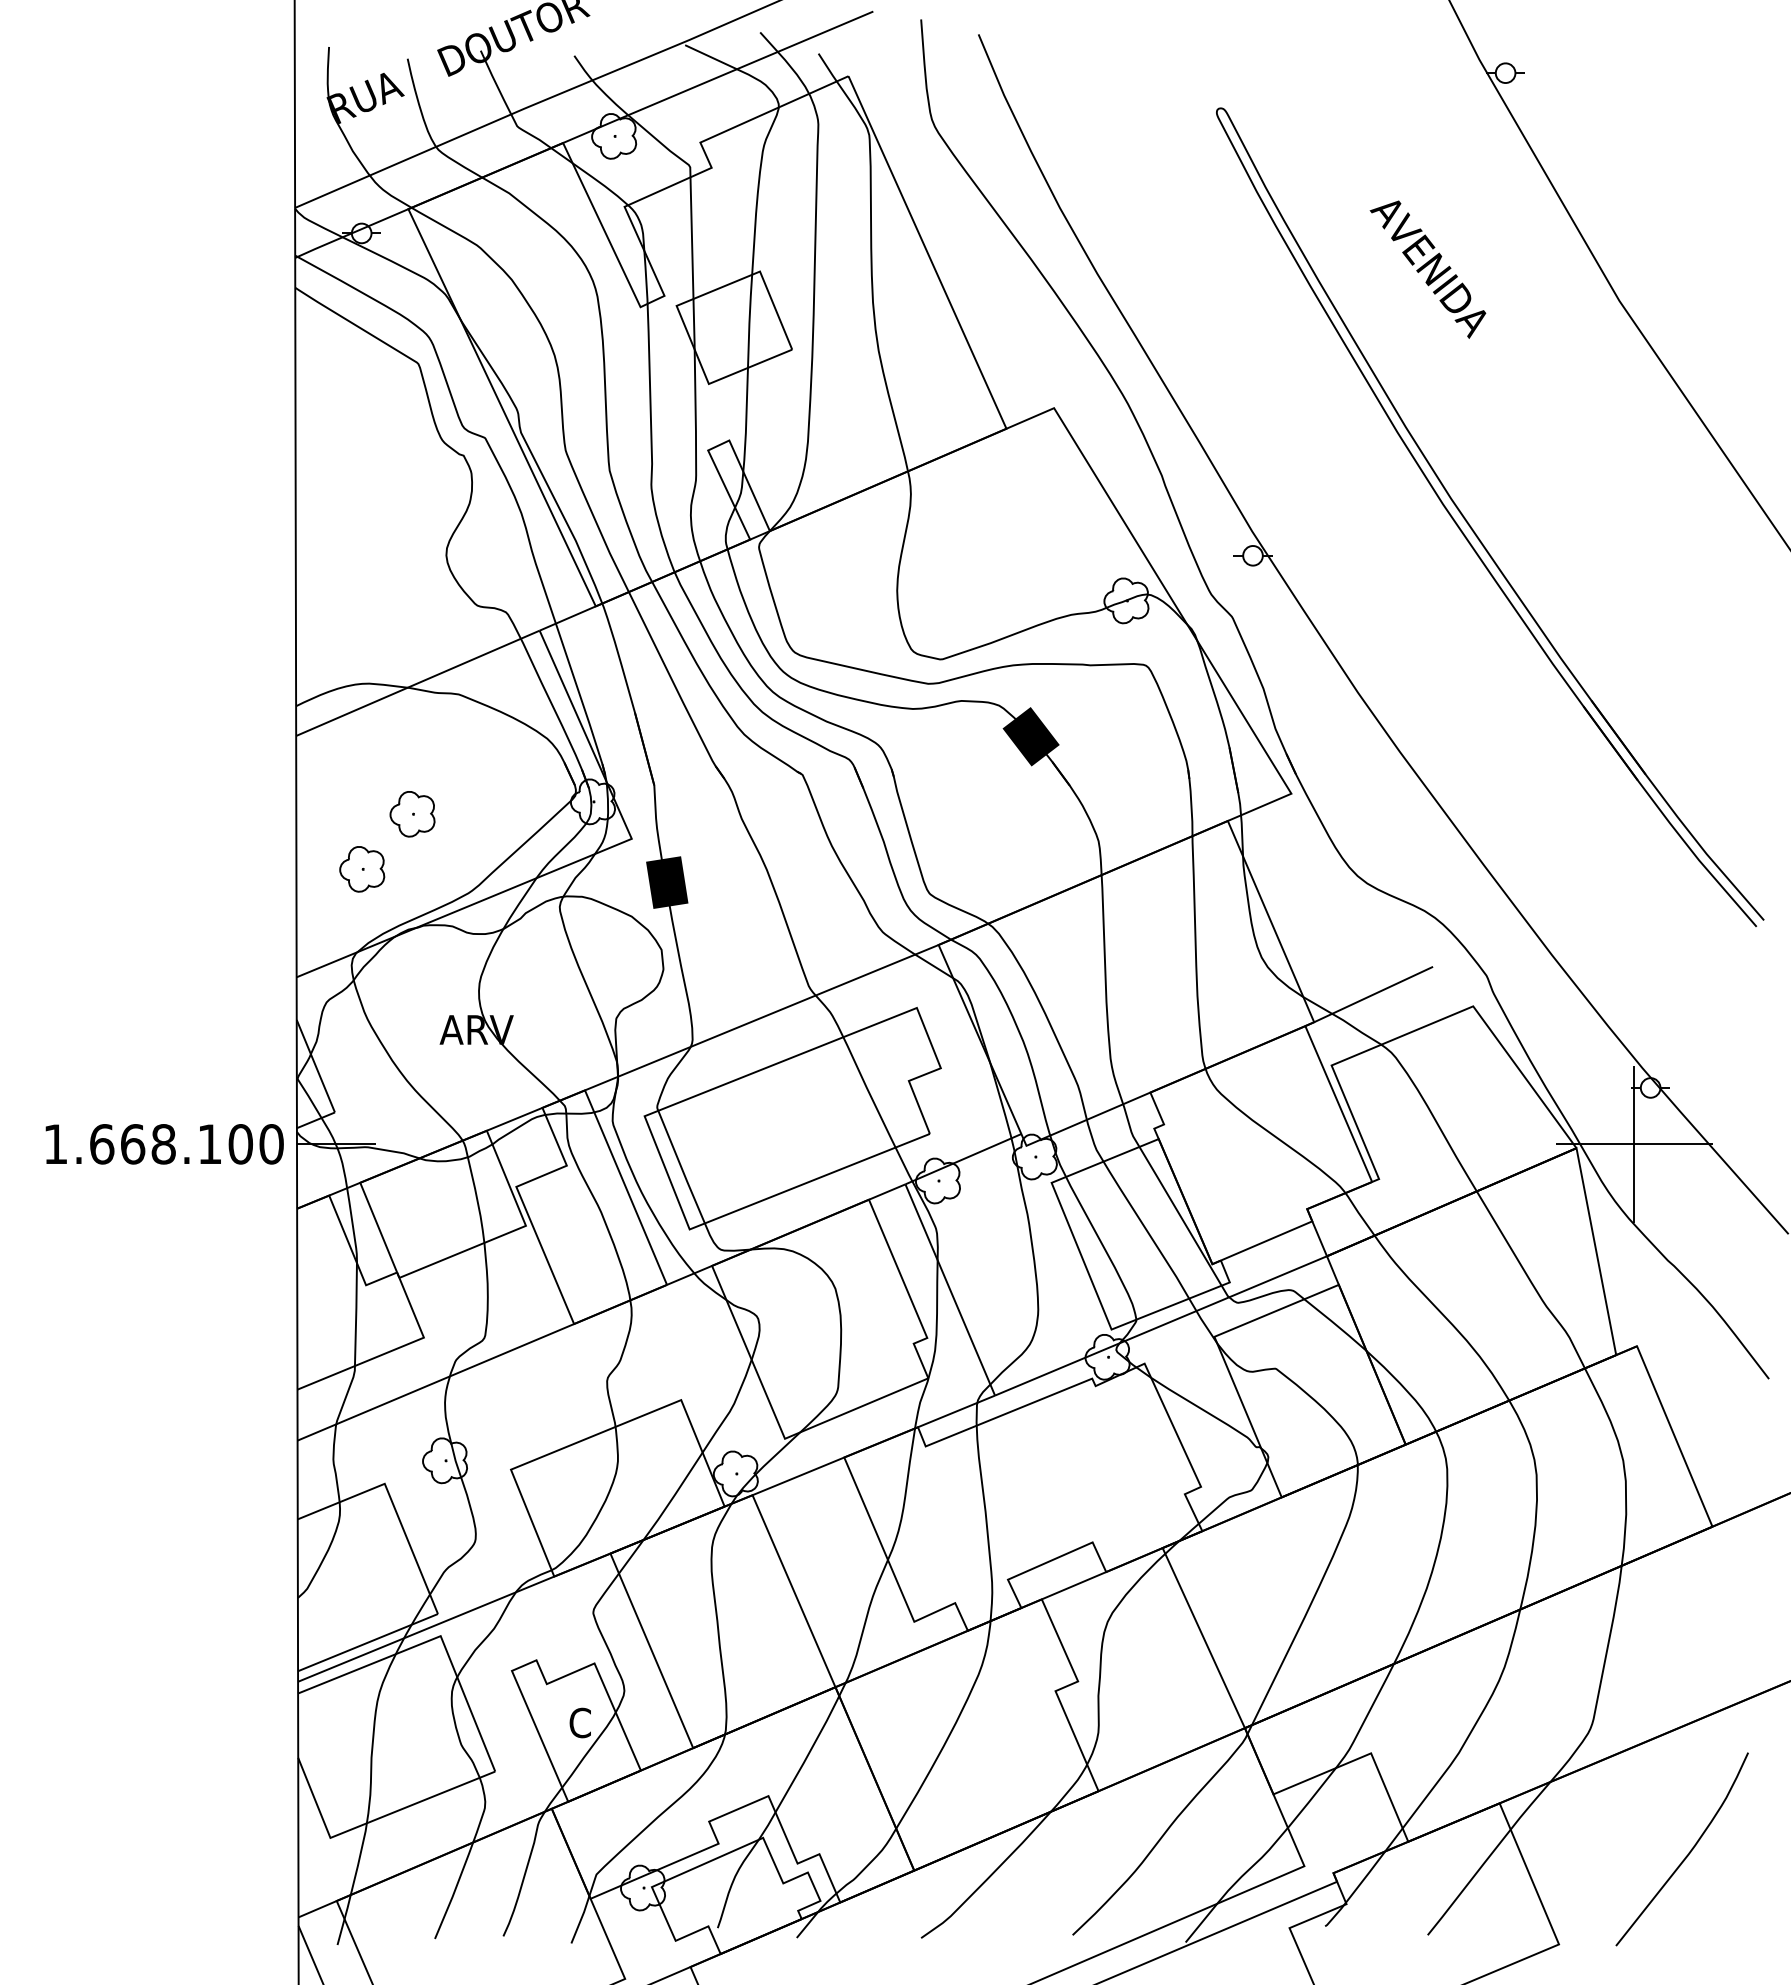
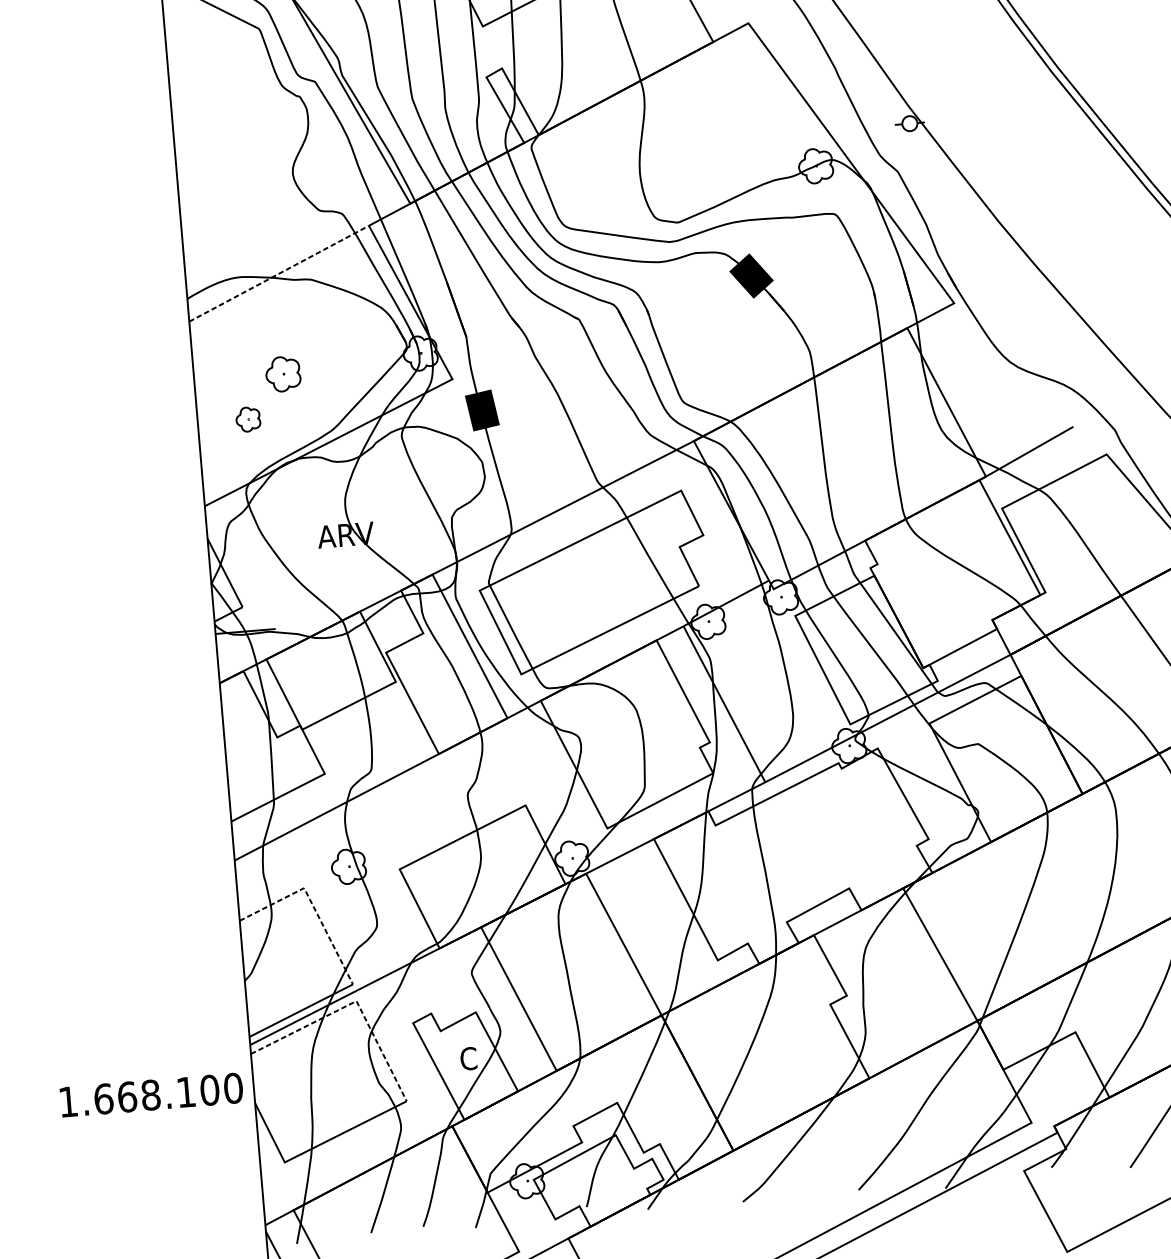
line: (417, 683) -> (278, 273), solid -> dashed
part: (362, 869) -> (248, 419), size x0.7
text: (164, 1144) -> (151, 1095), moved
line: (393, 1505) -> (312, 904), solid -> dashed
line: (437, 1637) -> (354, 1002), solid -> dashed

